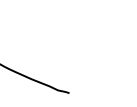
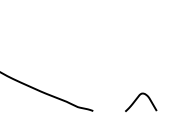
curve: (102, 85) -> (137, 100), added

